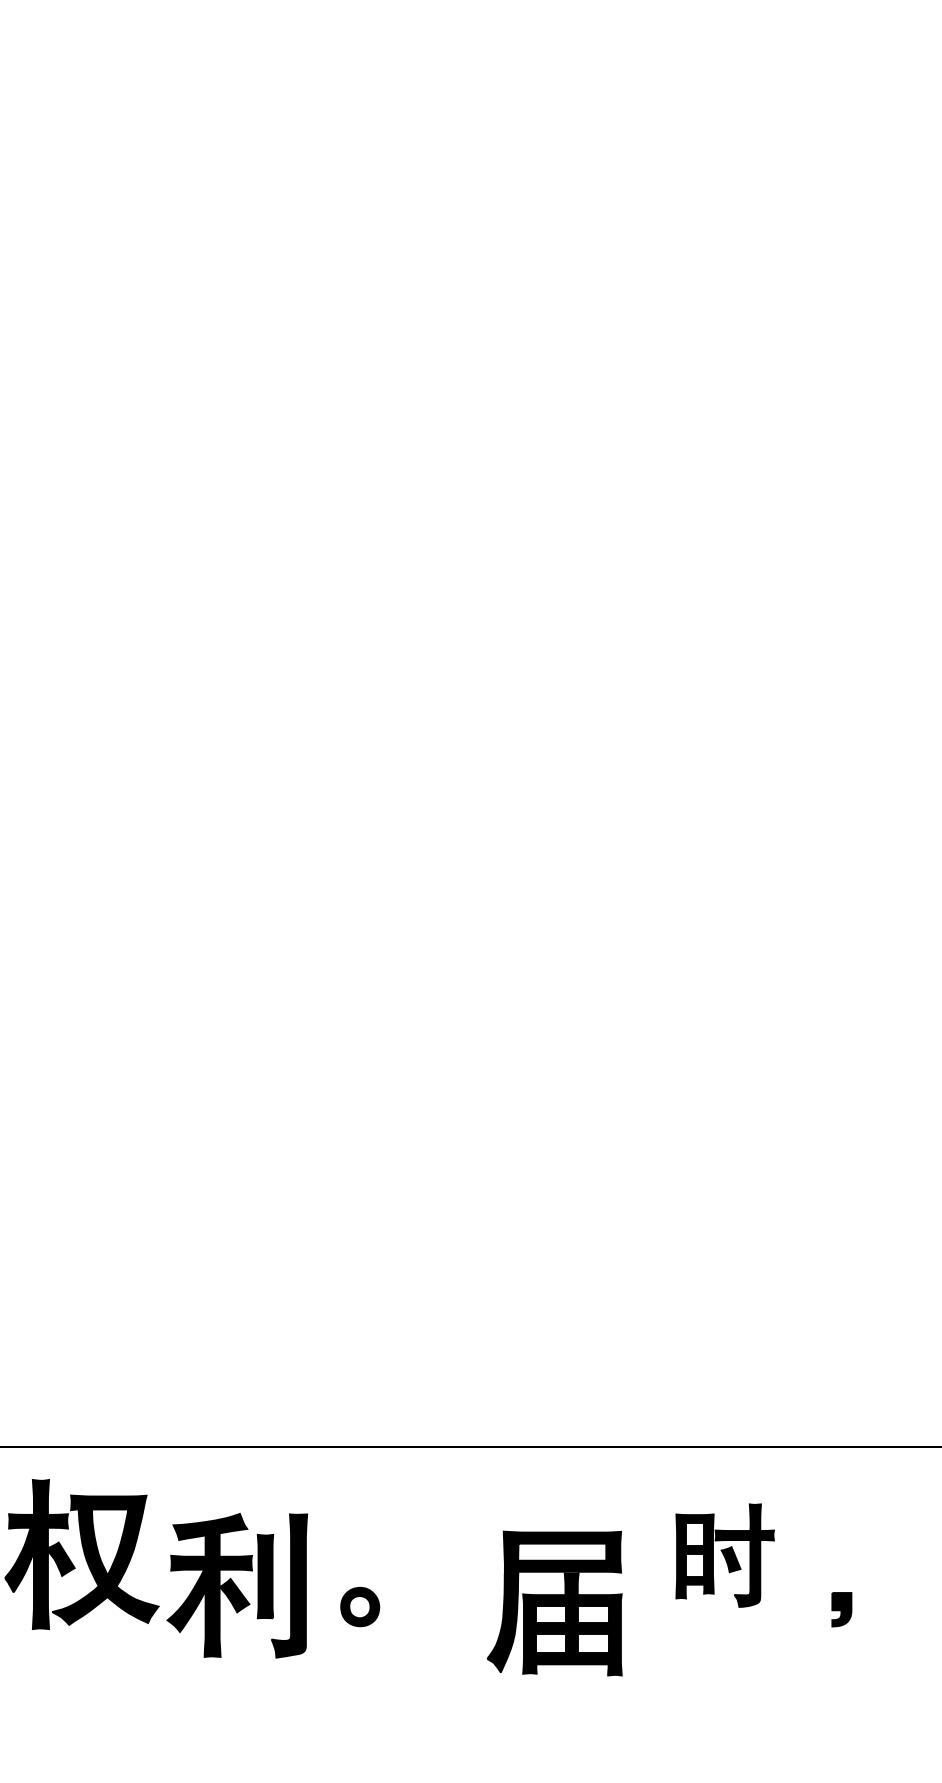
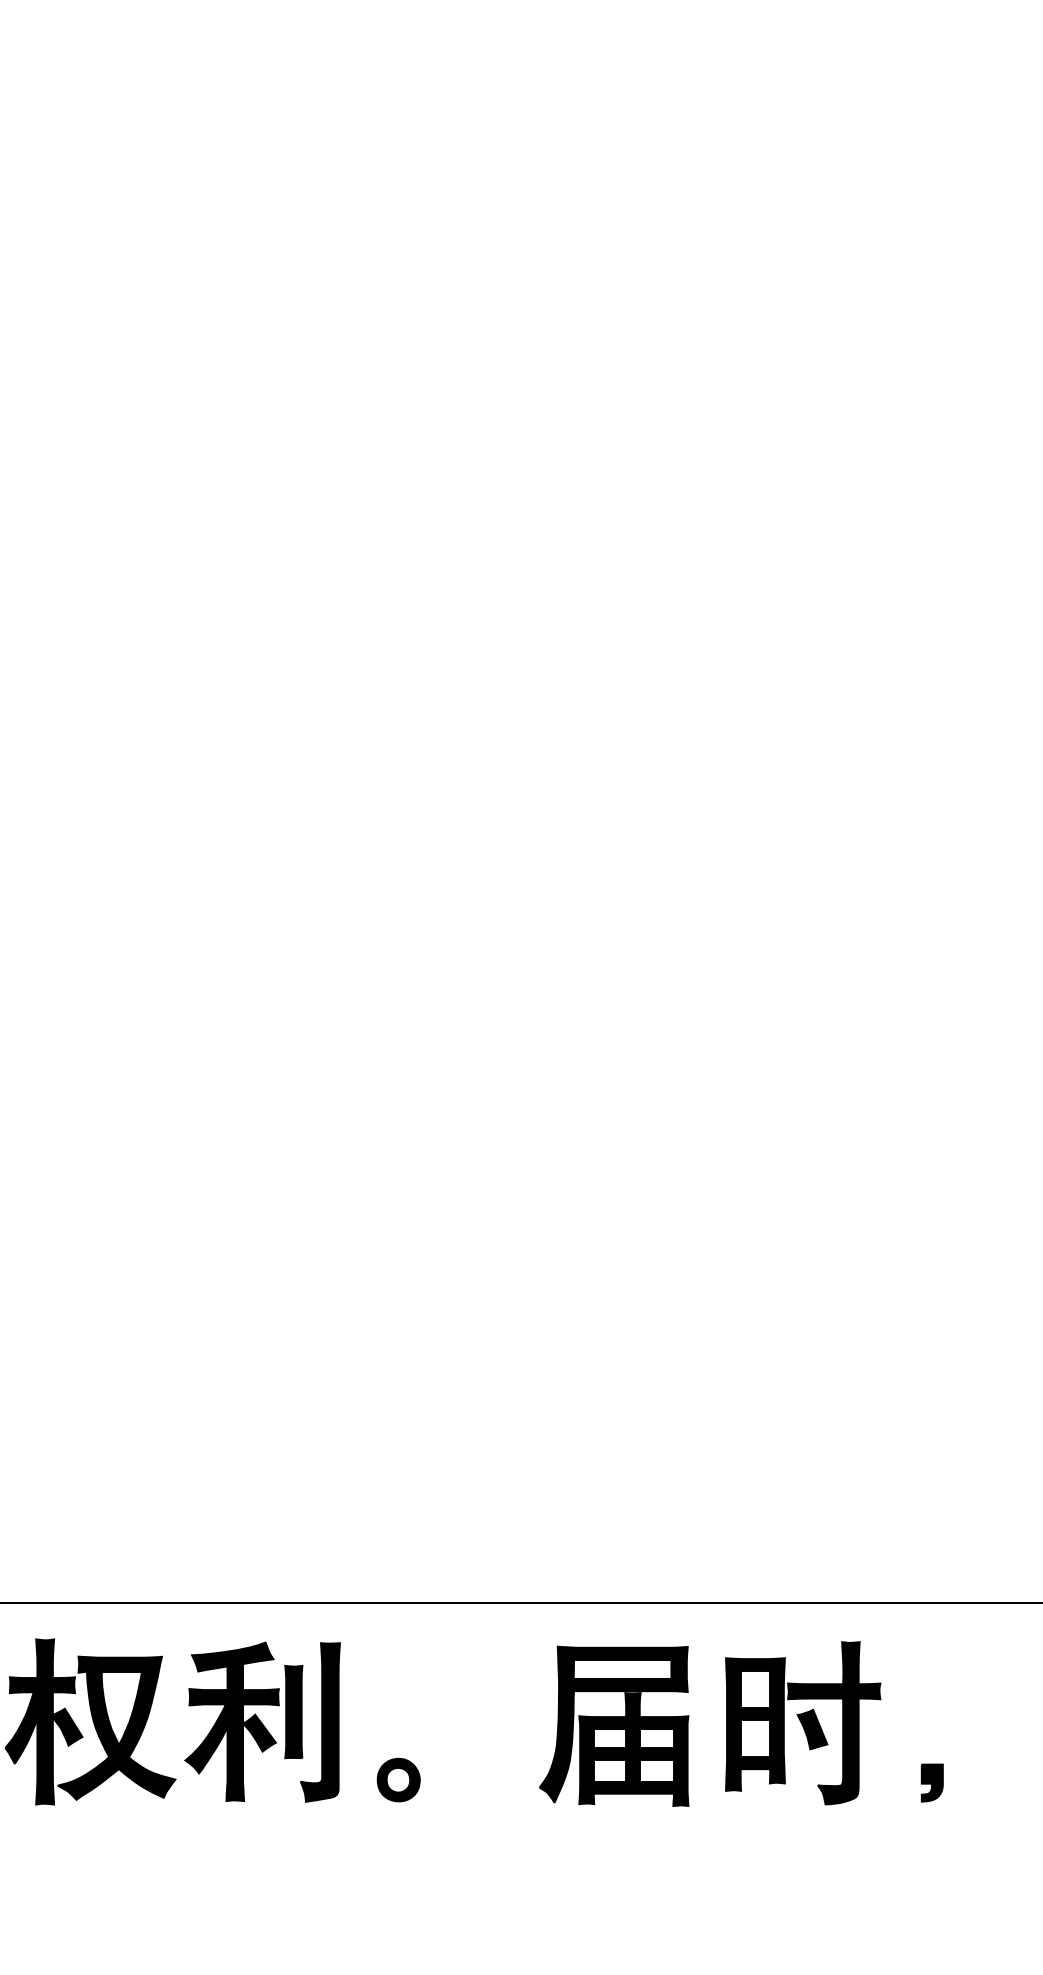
part: (724, 1555) -> (802, 1723), size x1.43
part: (236, 1585) -> (261, 1721), moved
part: (554, 1603) -> (613, 1726), moved

